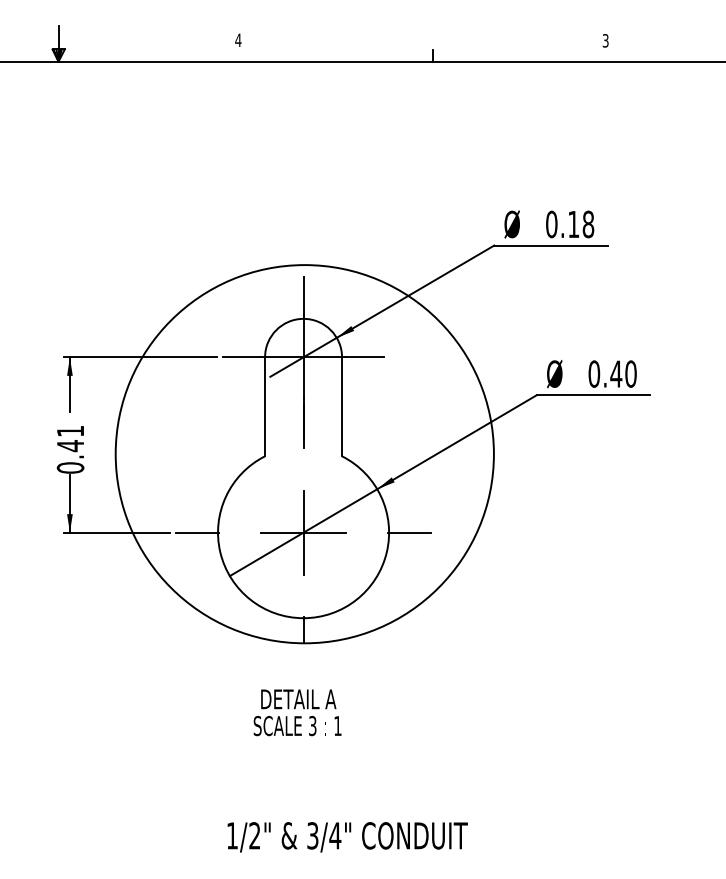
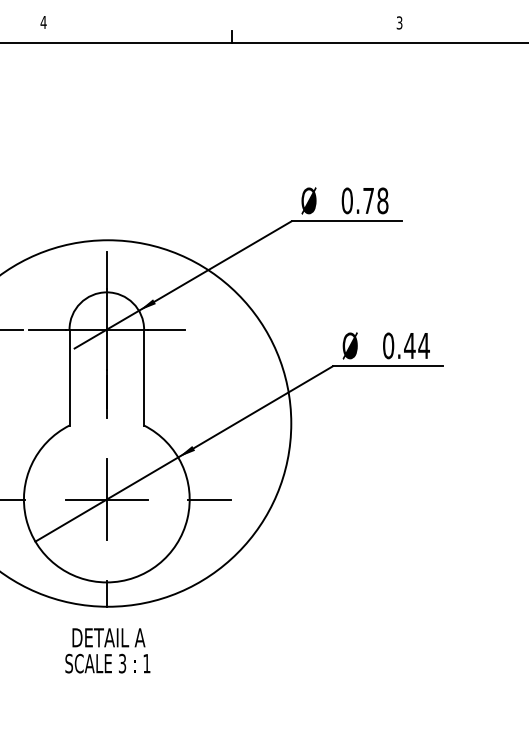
text: (573, 224) -> (368, 200), 0.18 -> 0.78
text: (630, 373) -> (423, 345), 0.40 -> 0.44
text: (297, 712) -> (107, 650), moved

